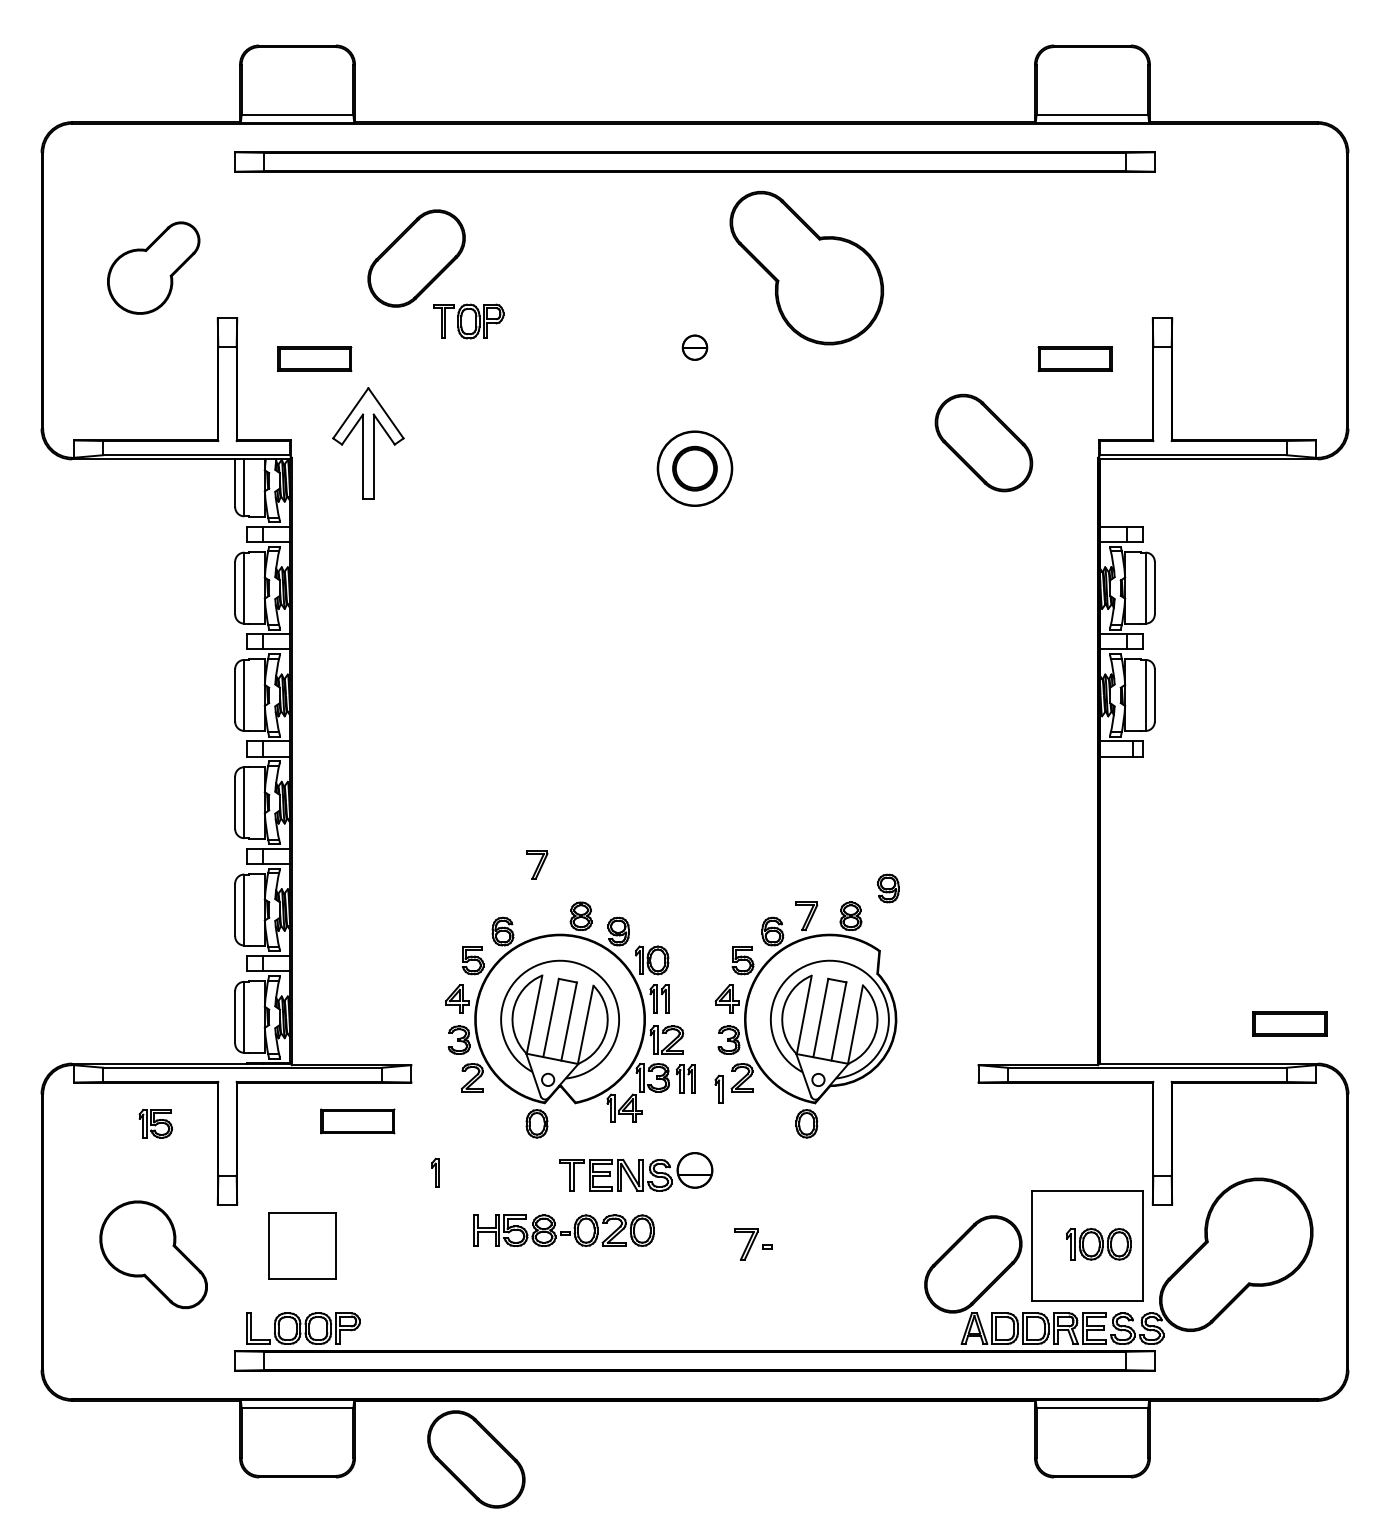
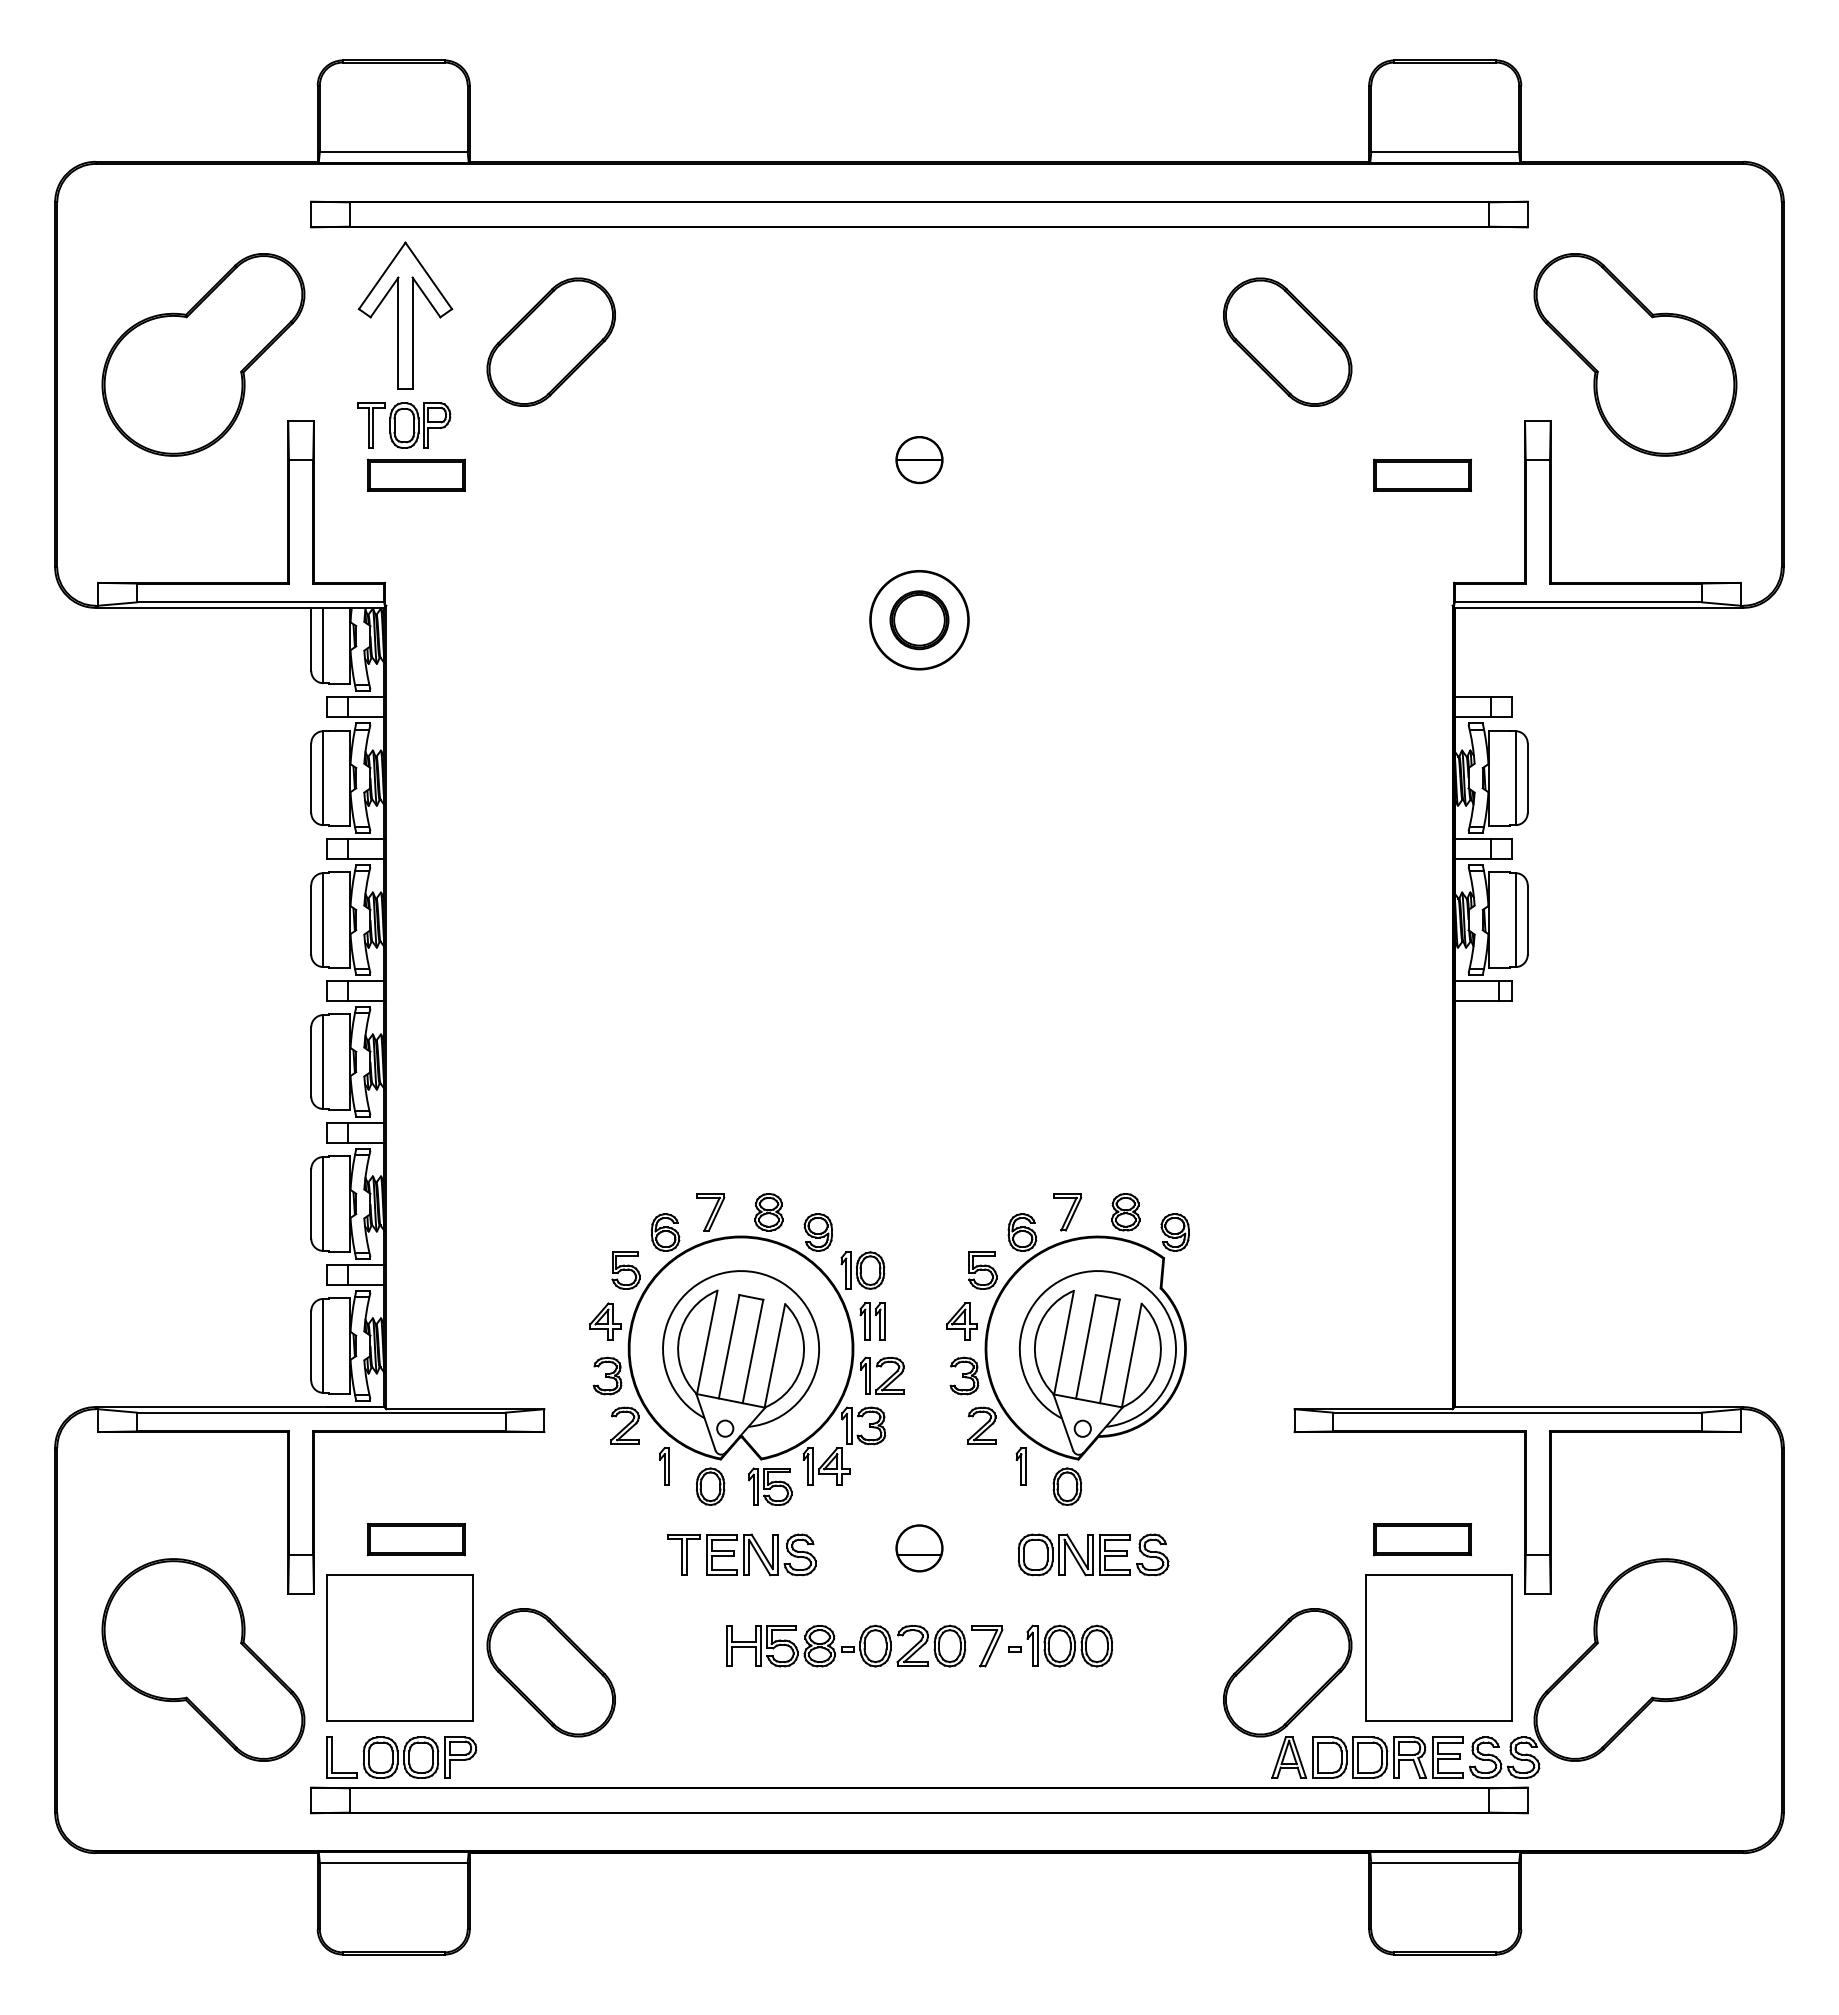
part: (153, 267) -> (203, 354), size x1.67
part: (806, 267) -> (1635, 354), moved
part: (468, 321) -> (404, 425), moved
part: (695, 347) -> (919, 460), size x1.43
part: (983, 442) -> (1287, 341), moved
part: (368, 443) -> (405, 315), moved
part: (536, 865) -> (710, 1212), moved
part: (887, 888) -> (1174, 1232), moved
part: (1289, 1023) -> (1422, 1539), moved
part: (685, 1079) -> (907, 1427), removed
part: (718, 1089) -> (1020, 1466), moved
part: (357, 1121) -> (416, 1539), moved
part: (155, 1123) -> (770, 1486), moved
part: (434, 1172) -> (663, 1466), moved
part: (615, 1175) -> (741, 1554), moved
part: (826, 1175) -> (1093, 1554), added
part: (564, 1230) -> (846, 1645), moved
part: (1098, 1243) -> (1069, 1645), moved
part: (301, 1245) -> (399, 1647), size x1.67
part: (153, 1254) -> (203, 1659), size x1.43
part: (475, 1459) -> (550, 1672), moved

